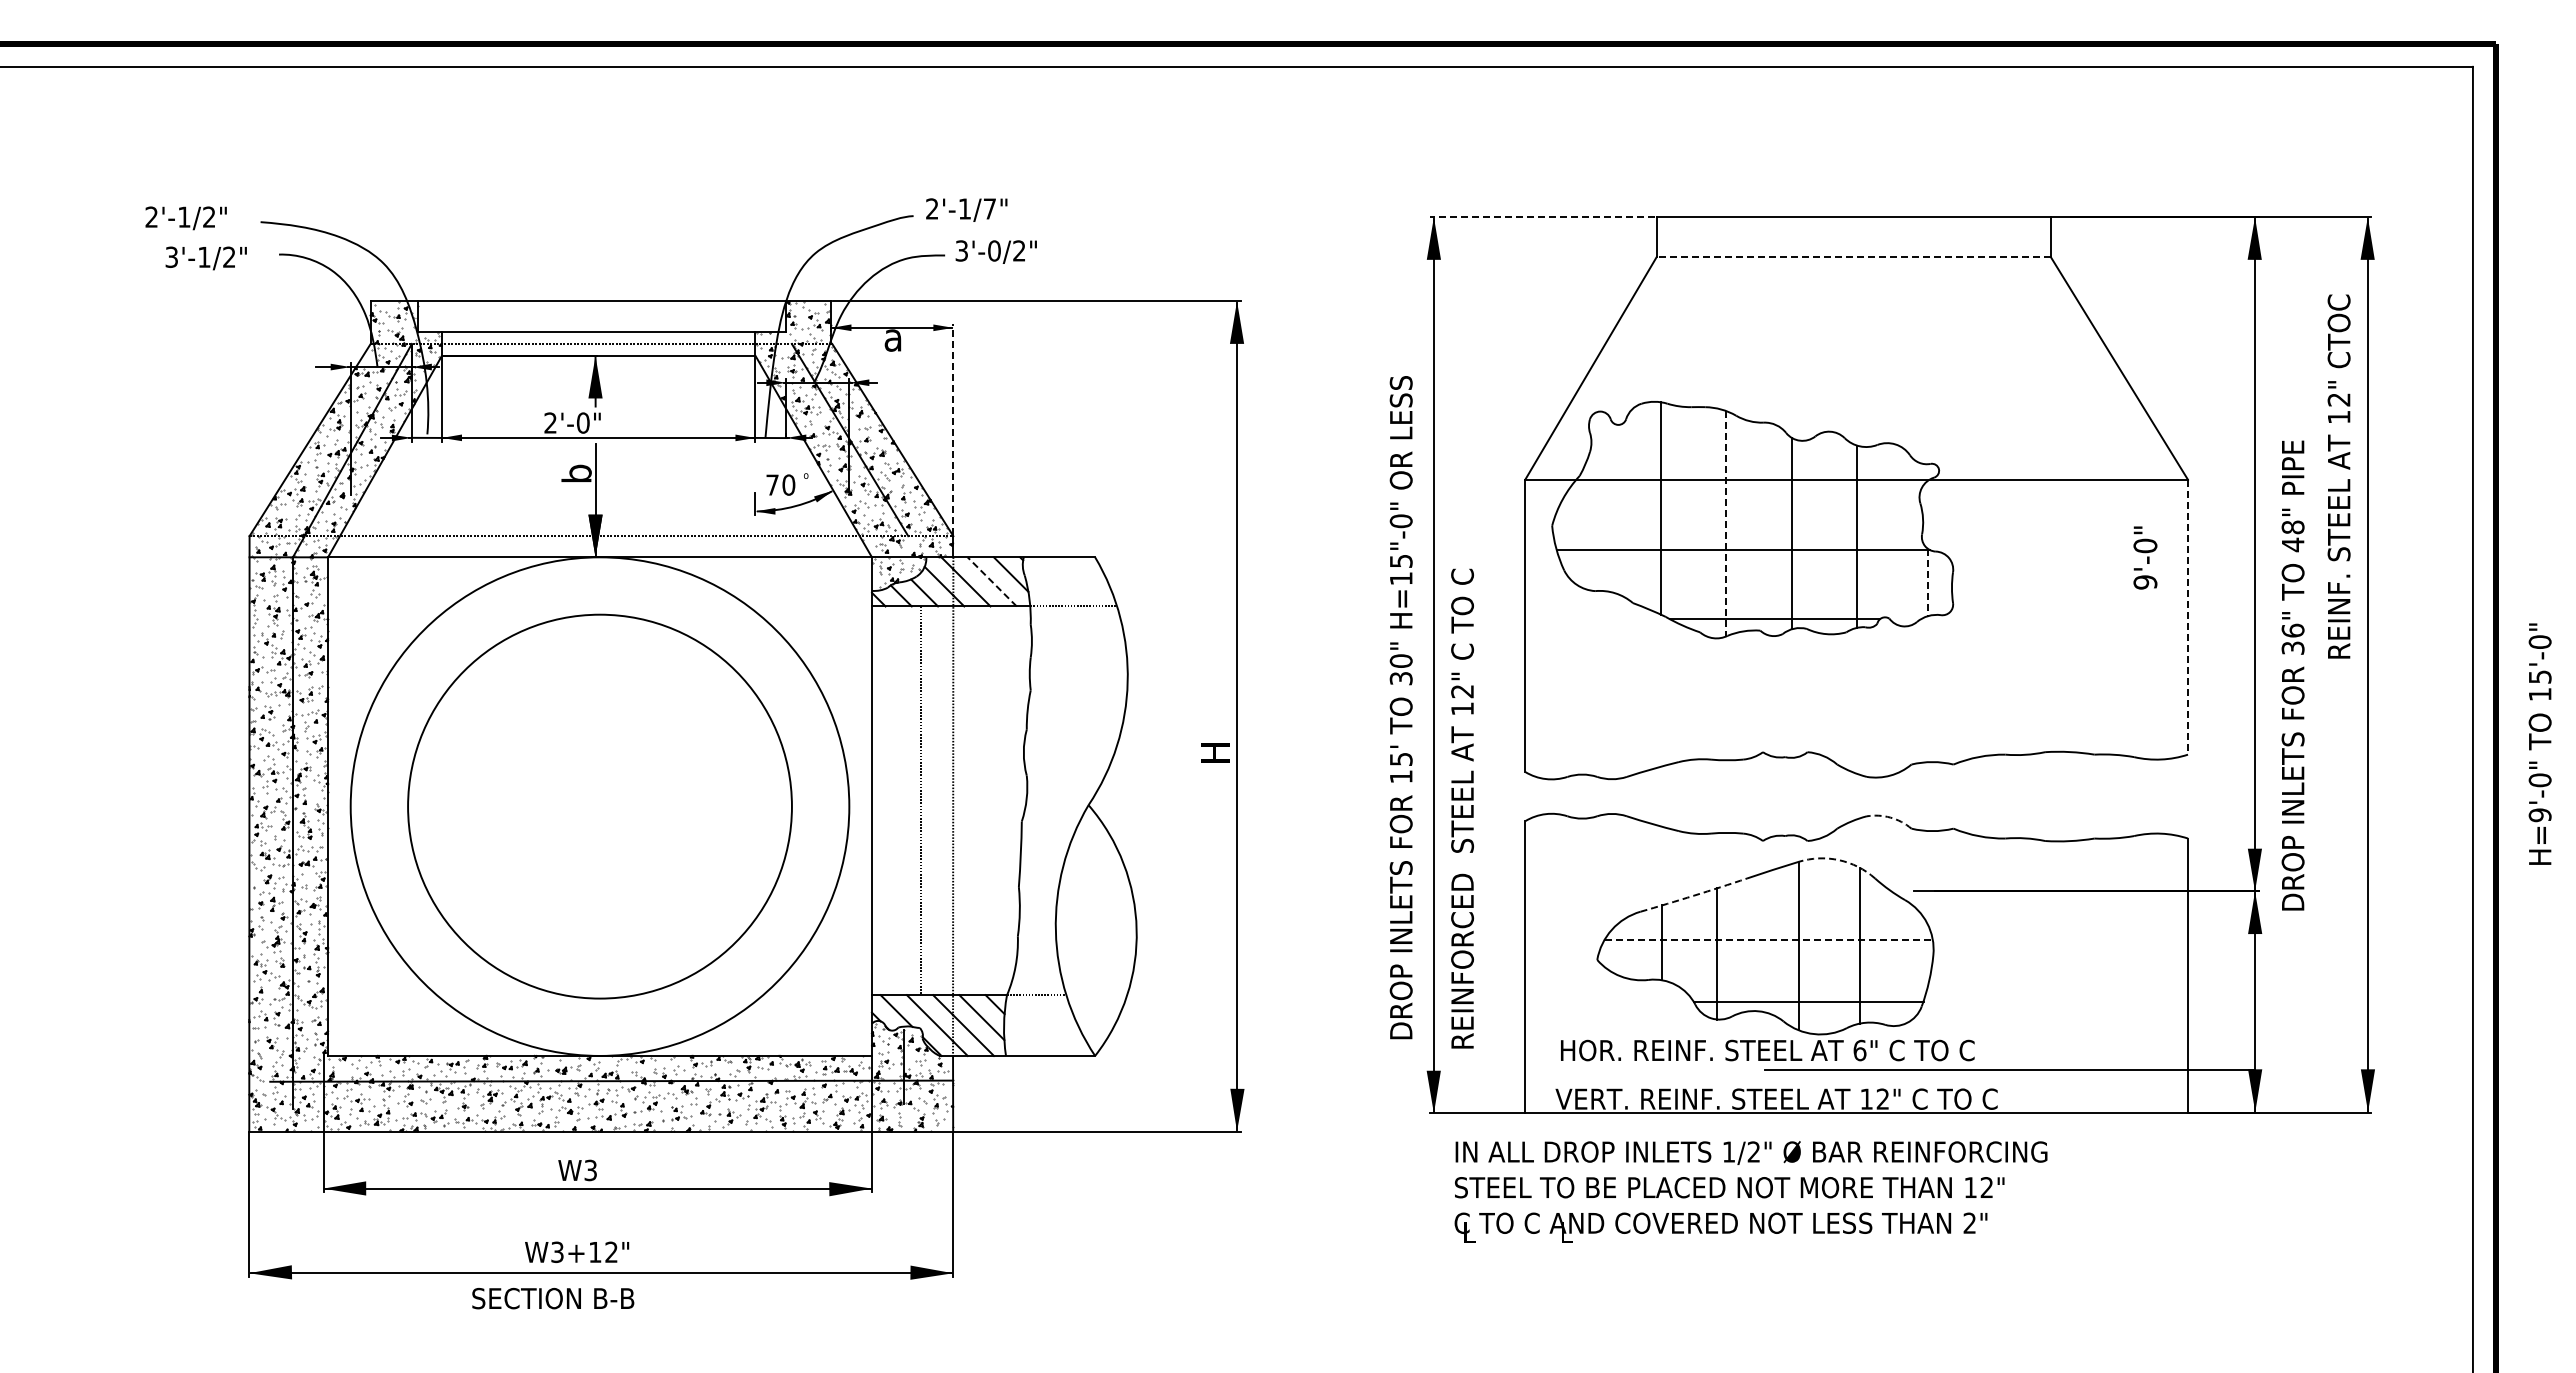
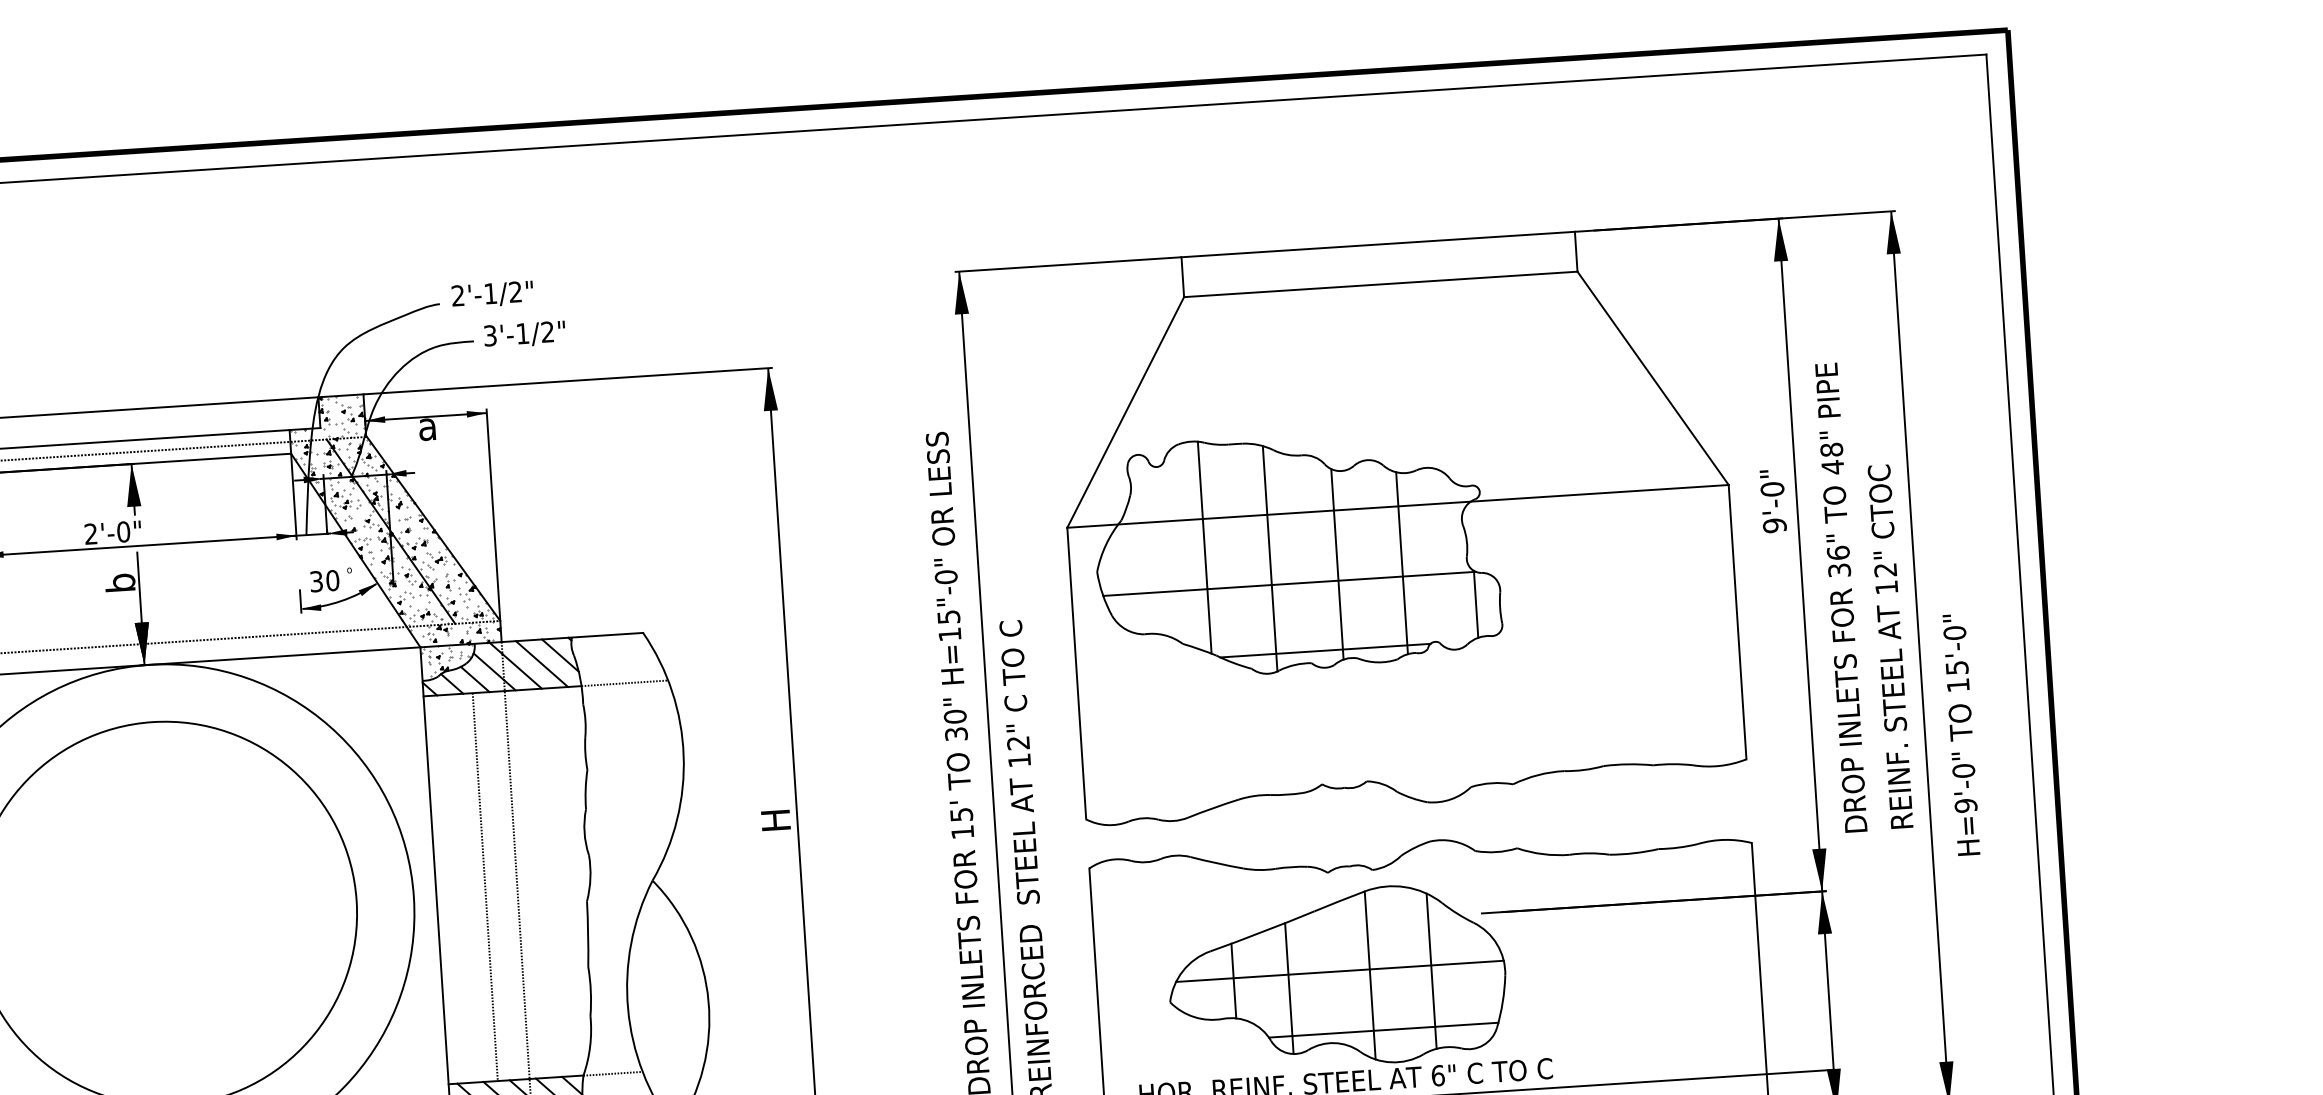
text: (989, 208) -> (515, 291), 2'-1/7" -> 2'-1/2"
line: (1542, 217) -> (1067, 264), dashed -> solid
text: (994, 250) -> (522, 333), 3'-0/2" -> 3'-1/2"
line: (1853, 257) -> (1380, 284), dashed -> solid
line: (953, 429) -> (493, 514), dashed -> solid
text: (2338, 476) -> (1889, 646), moved
text: (772, 484) -> (316, 581), 70 -> 30
line: (1725, 523) -> (1269, 558), dashed -> solid
text: (2145, 557) -> (1773, 500), moved
line: (992, 581) -> (542, 663), dashed -> solid
line: (1928, 583) -> (1476, 605), dashed -> solid
line: (2188, 617) -> (1738, 622), dashed -> solid
text: (2292, 675) -> (1840, 597), moved
text: (2539, 743) -> (1960, 734), moved
arc: (1890, 817) -> (1453, 841), dashed -> solid
arc: (1839, 860) -> (1405, 887), dashed -> solid
arc: (1693, 895) -> (1262, 931), dashed -> solid
line: (1769, 940) -> (1340, 971), dashed -> solid

